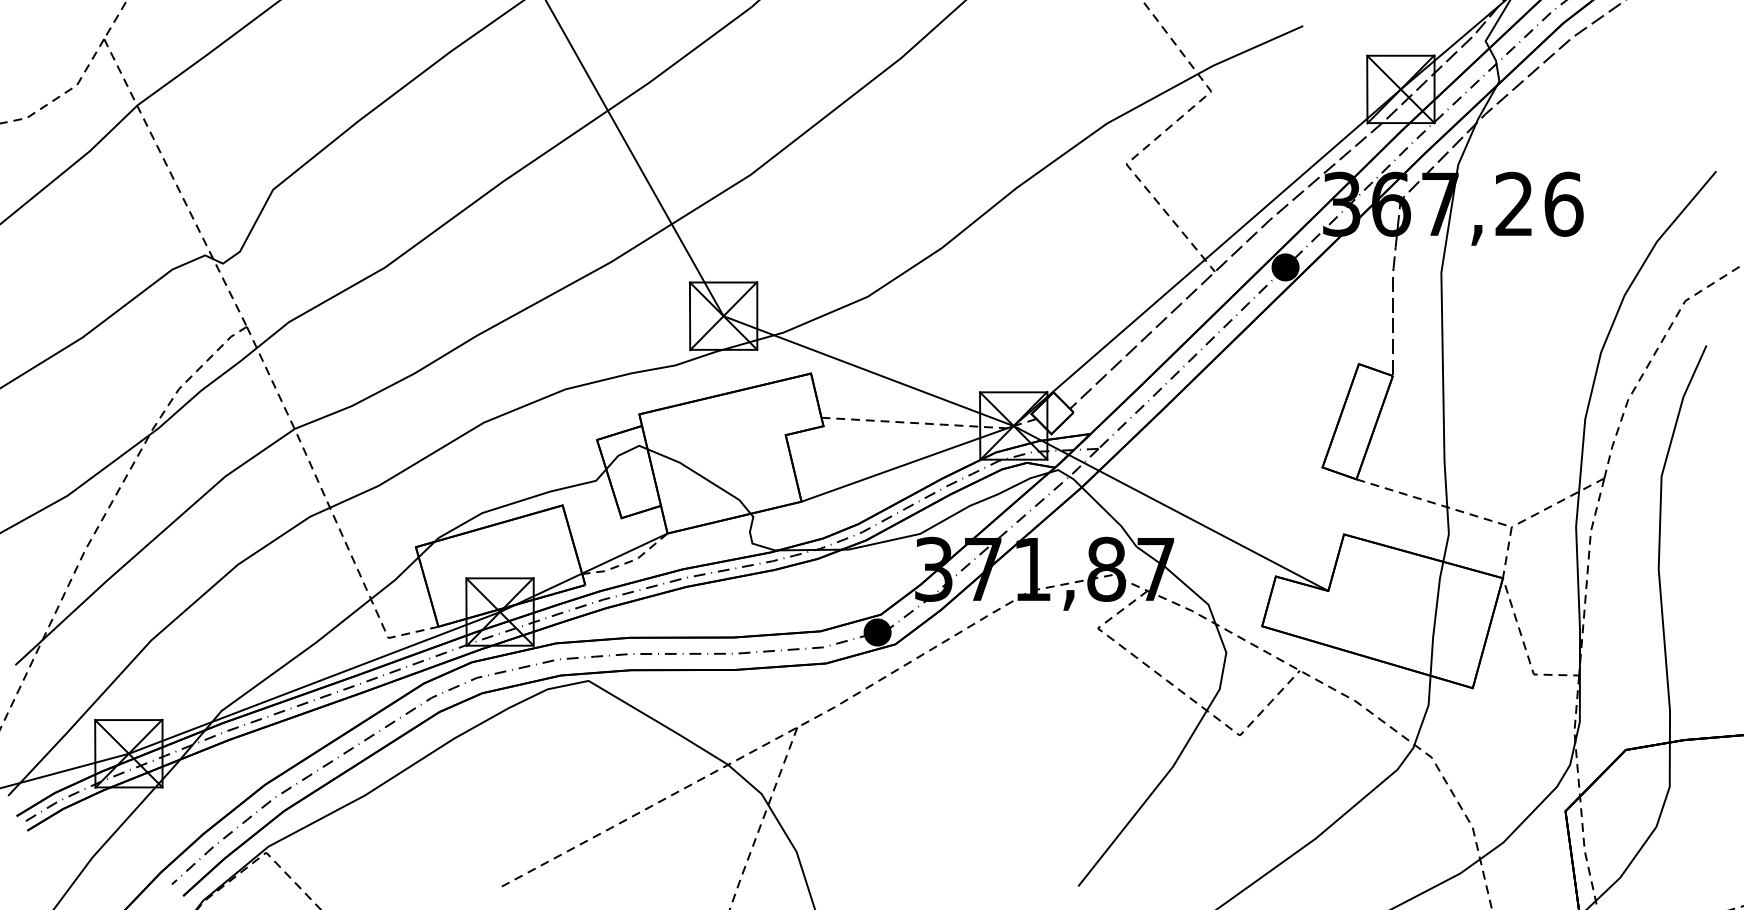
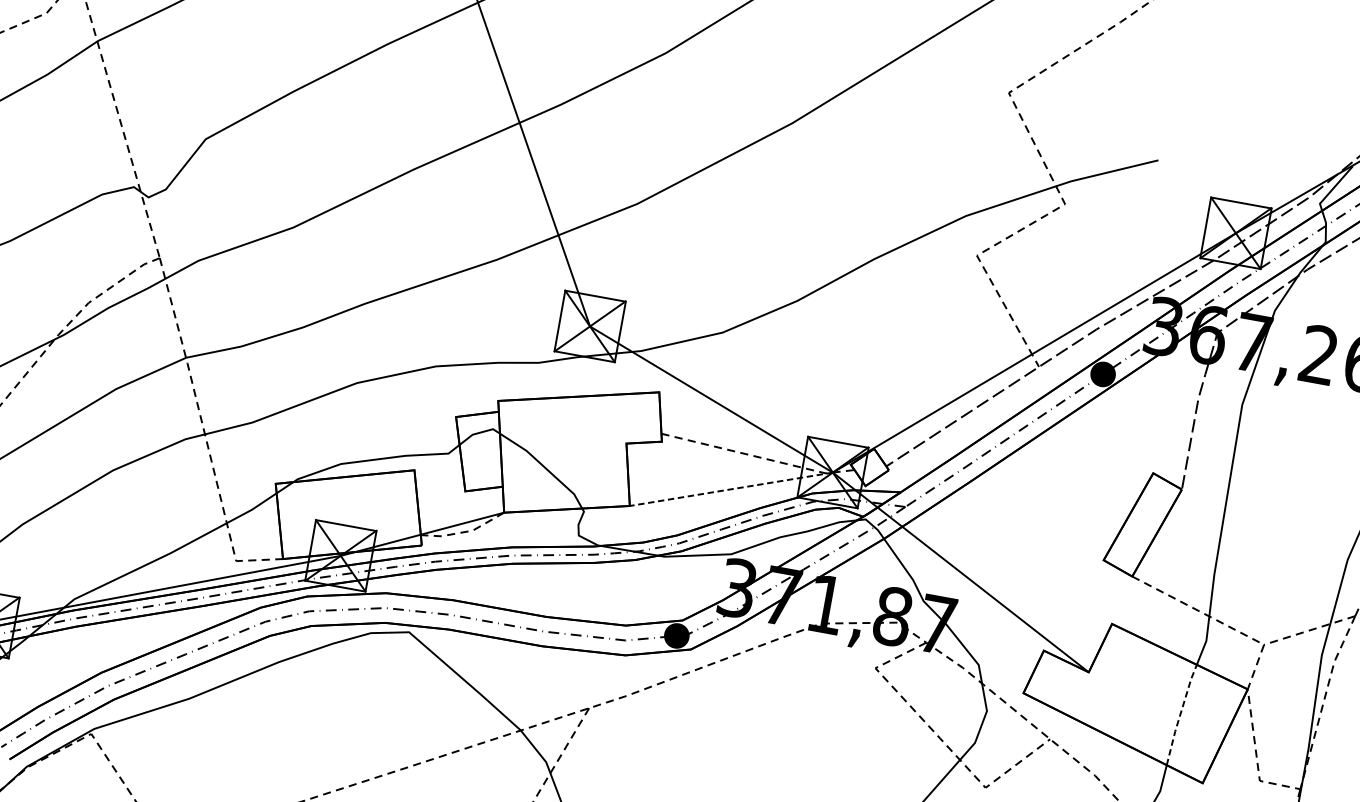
line: (907, 463) -> (731, 488), solid -> dashed
line: (1435, 618) -> (1180, 714), solid -> dashed

